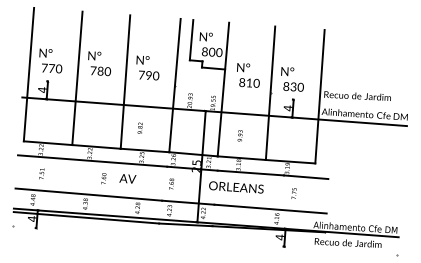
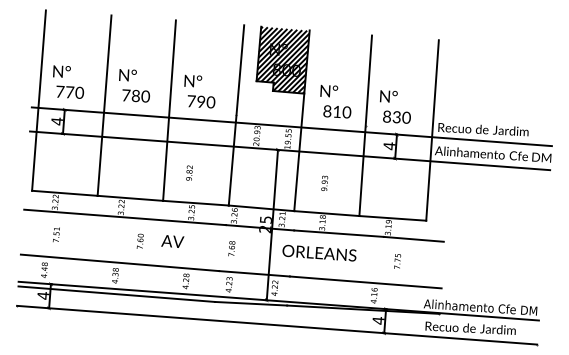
hatch: (209, 44) -> (282, 59), added
line: (215, 93) -> (291, 126), added
line: (205, 240) -> (277, 324), added

